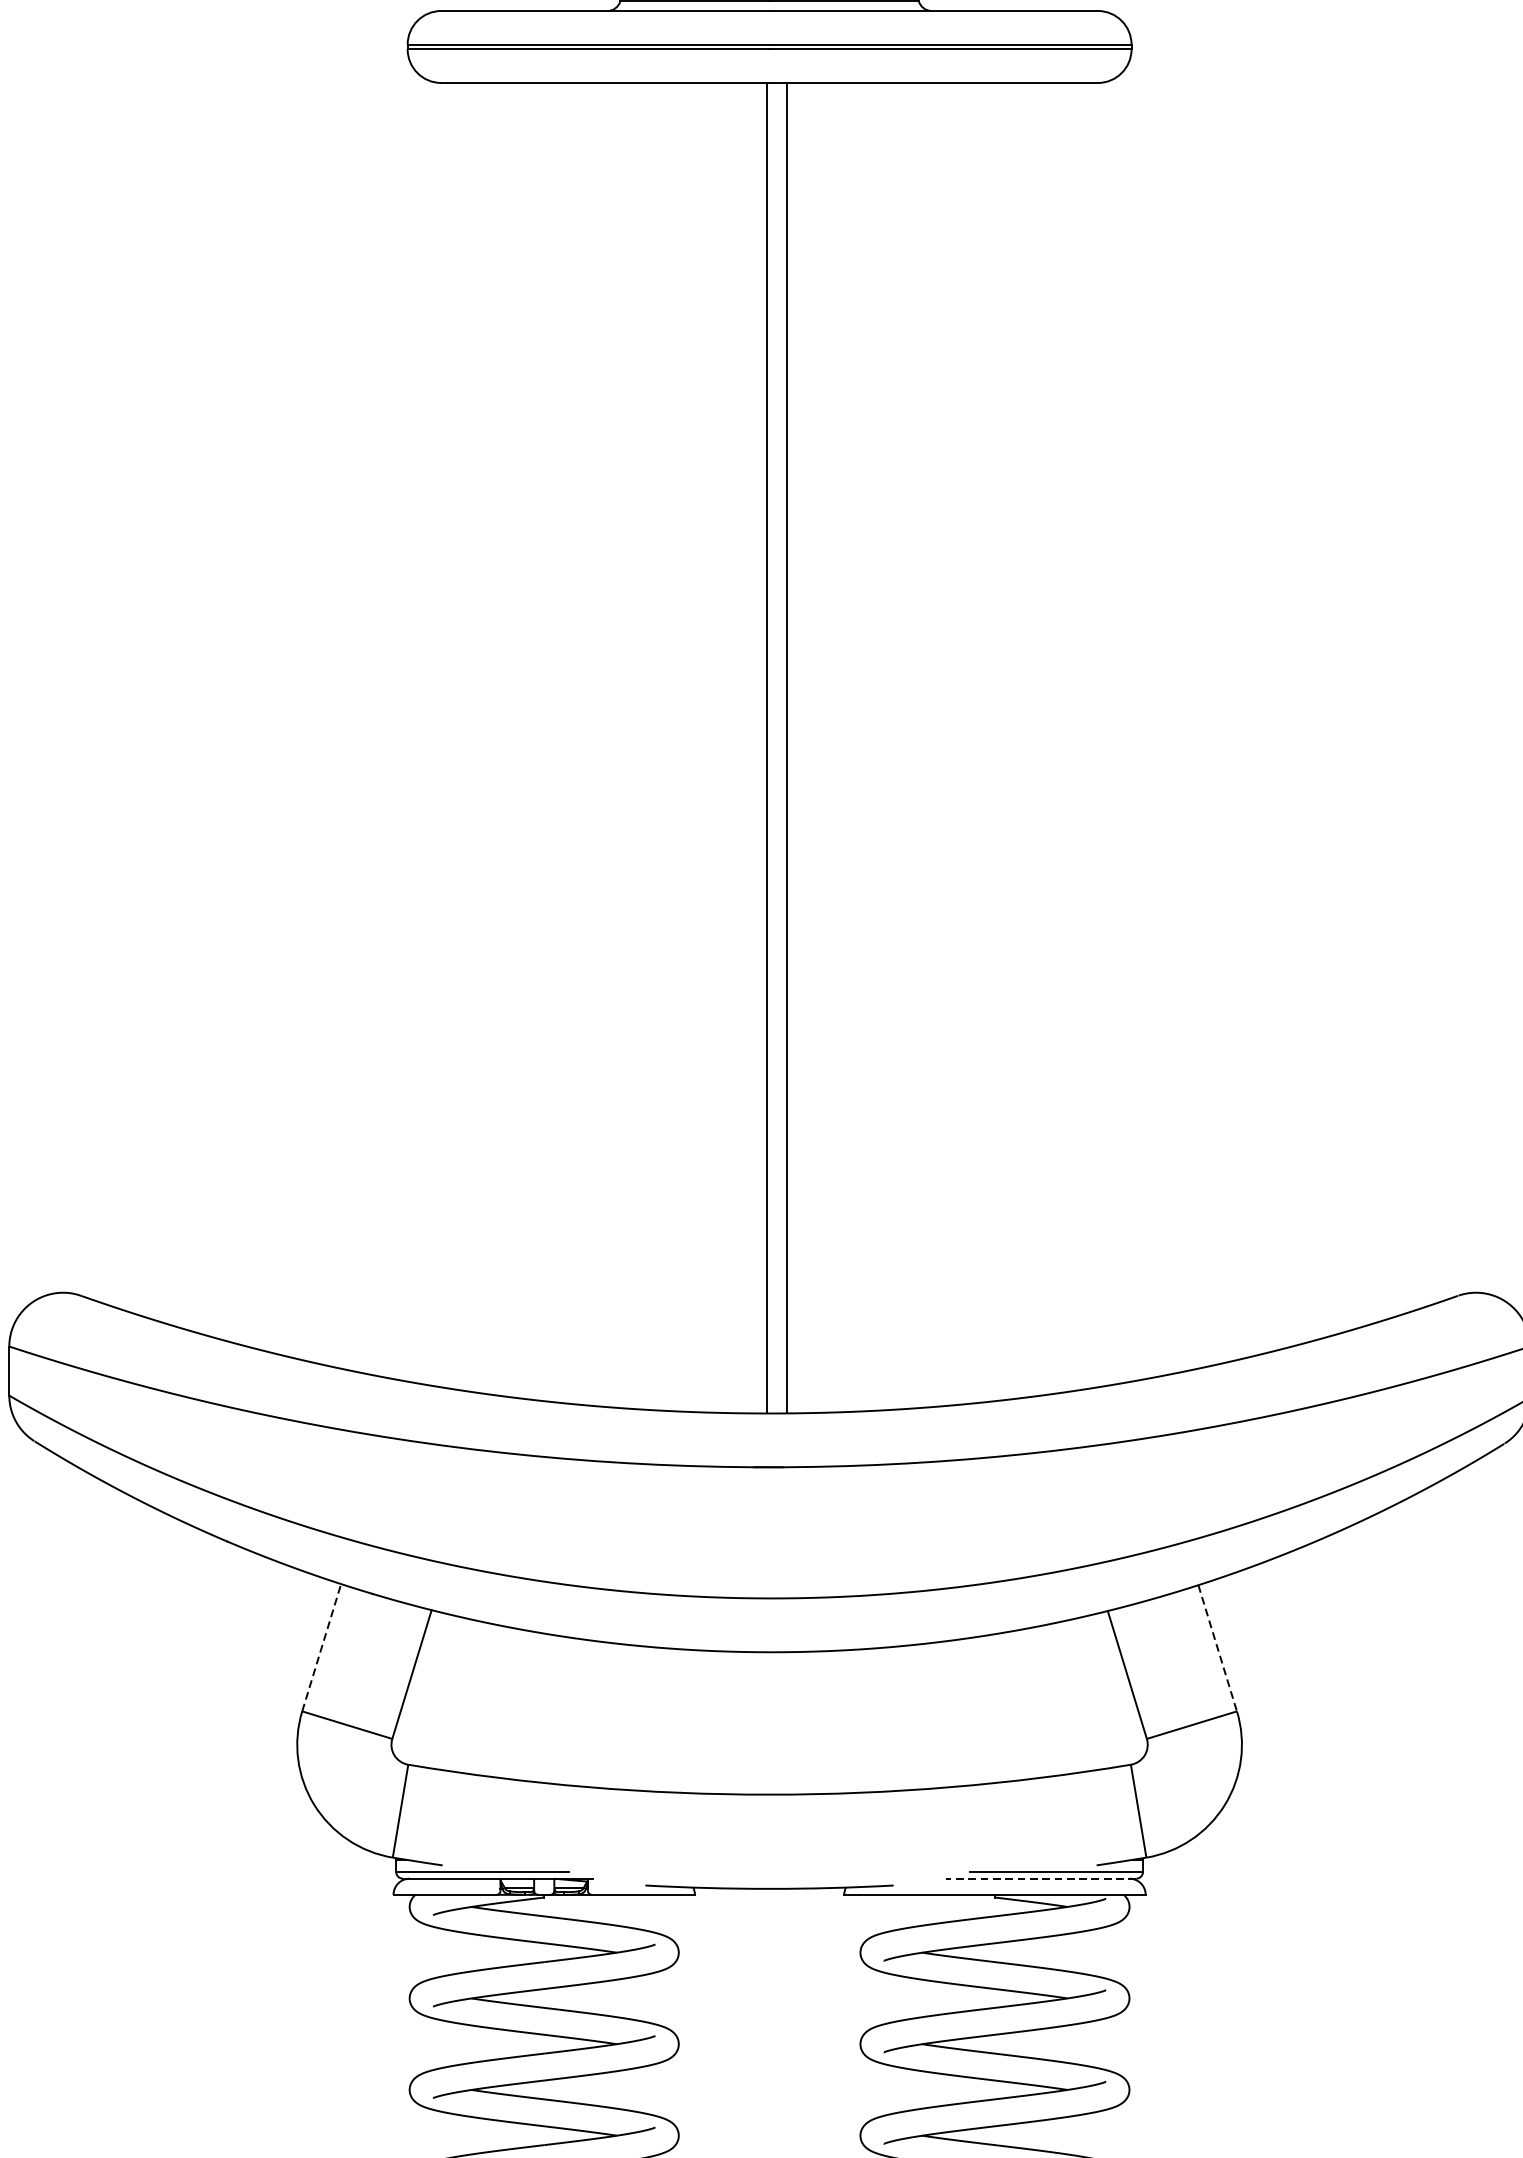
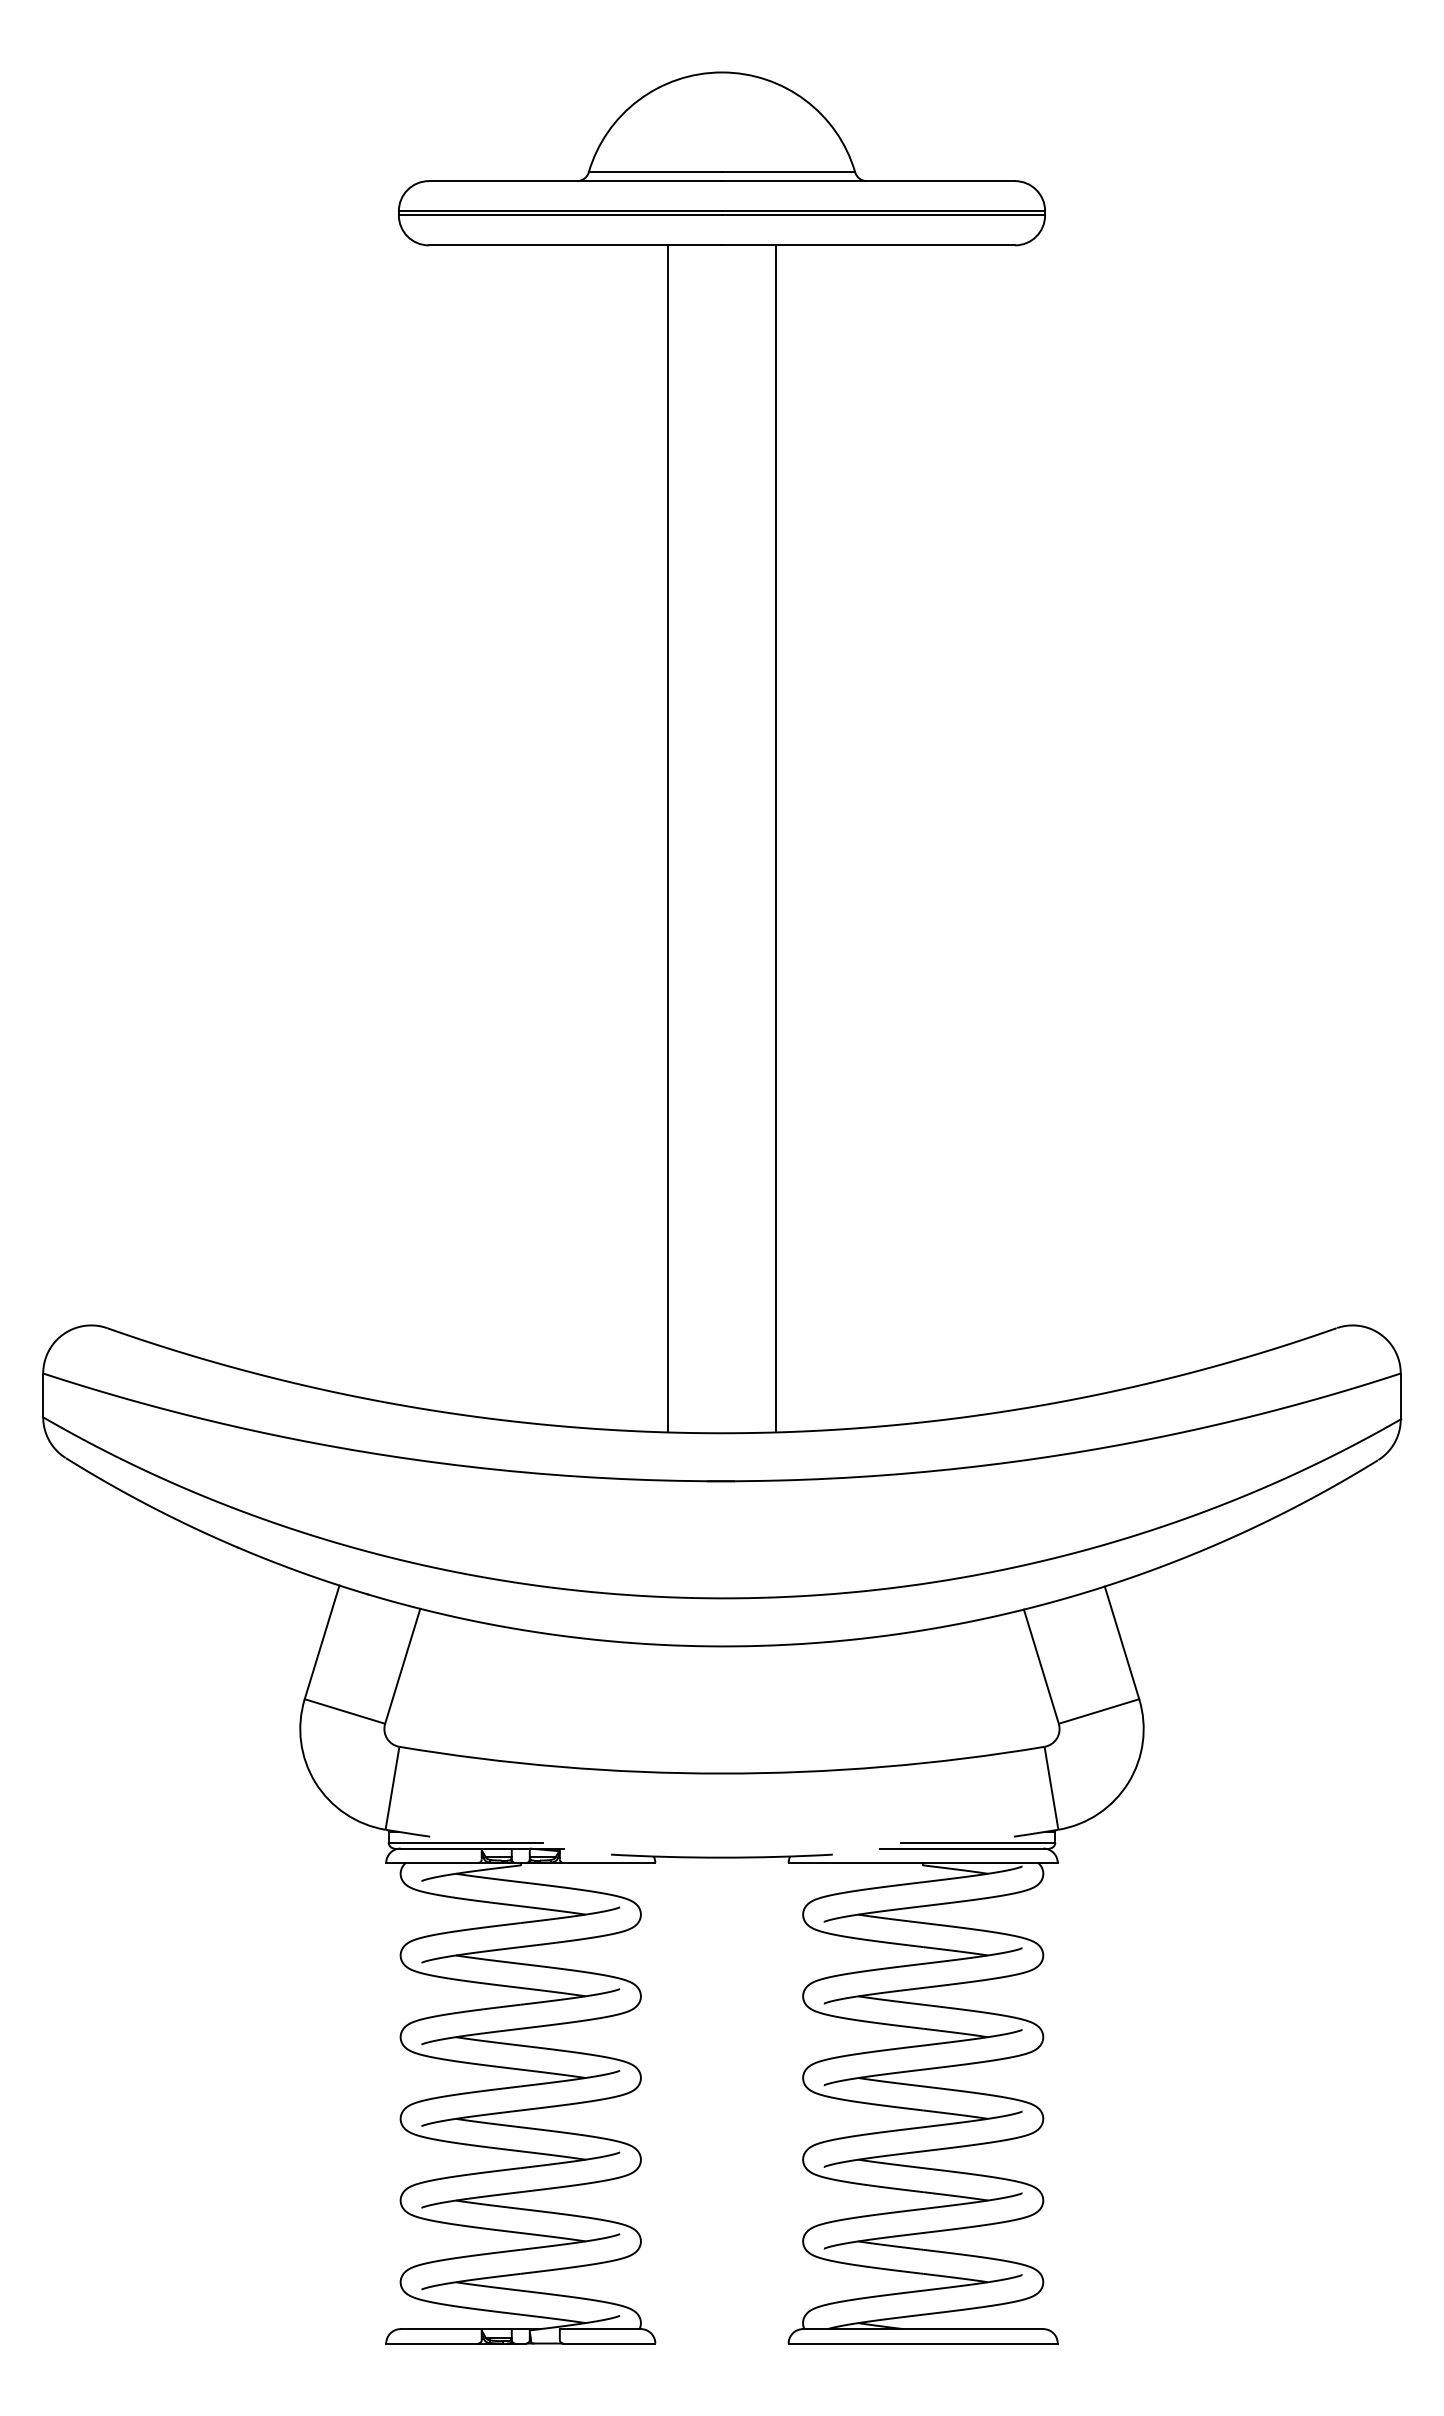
line: (767, 747) -> (776, 838), moved
line: (786, 747) -> (667, 838), moved
line: (322, 1646) -> (322, 1641), dashed -> solid
line: (1218, 1647) -> (1122, 1642), dashed -> solid
line: (1041, 1878) -> (964, 1848), dashed -> solid

